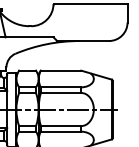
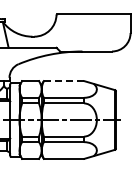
line: (61, 71) -> (64, 81), solid -> dashed

